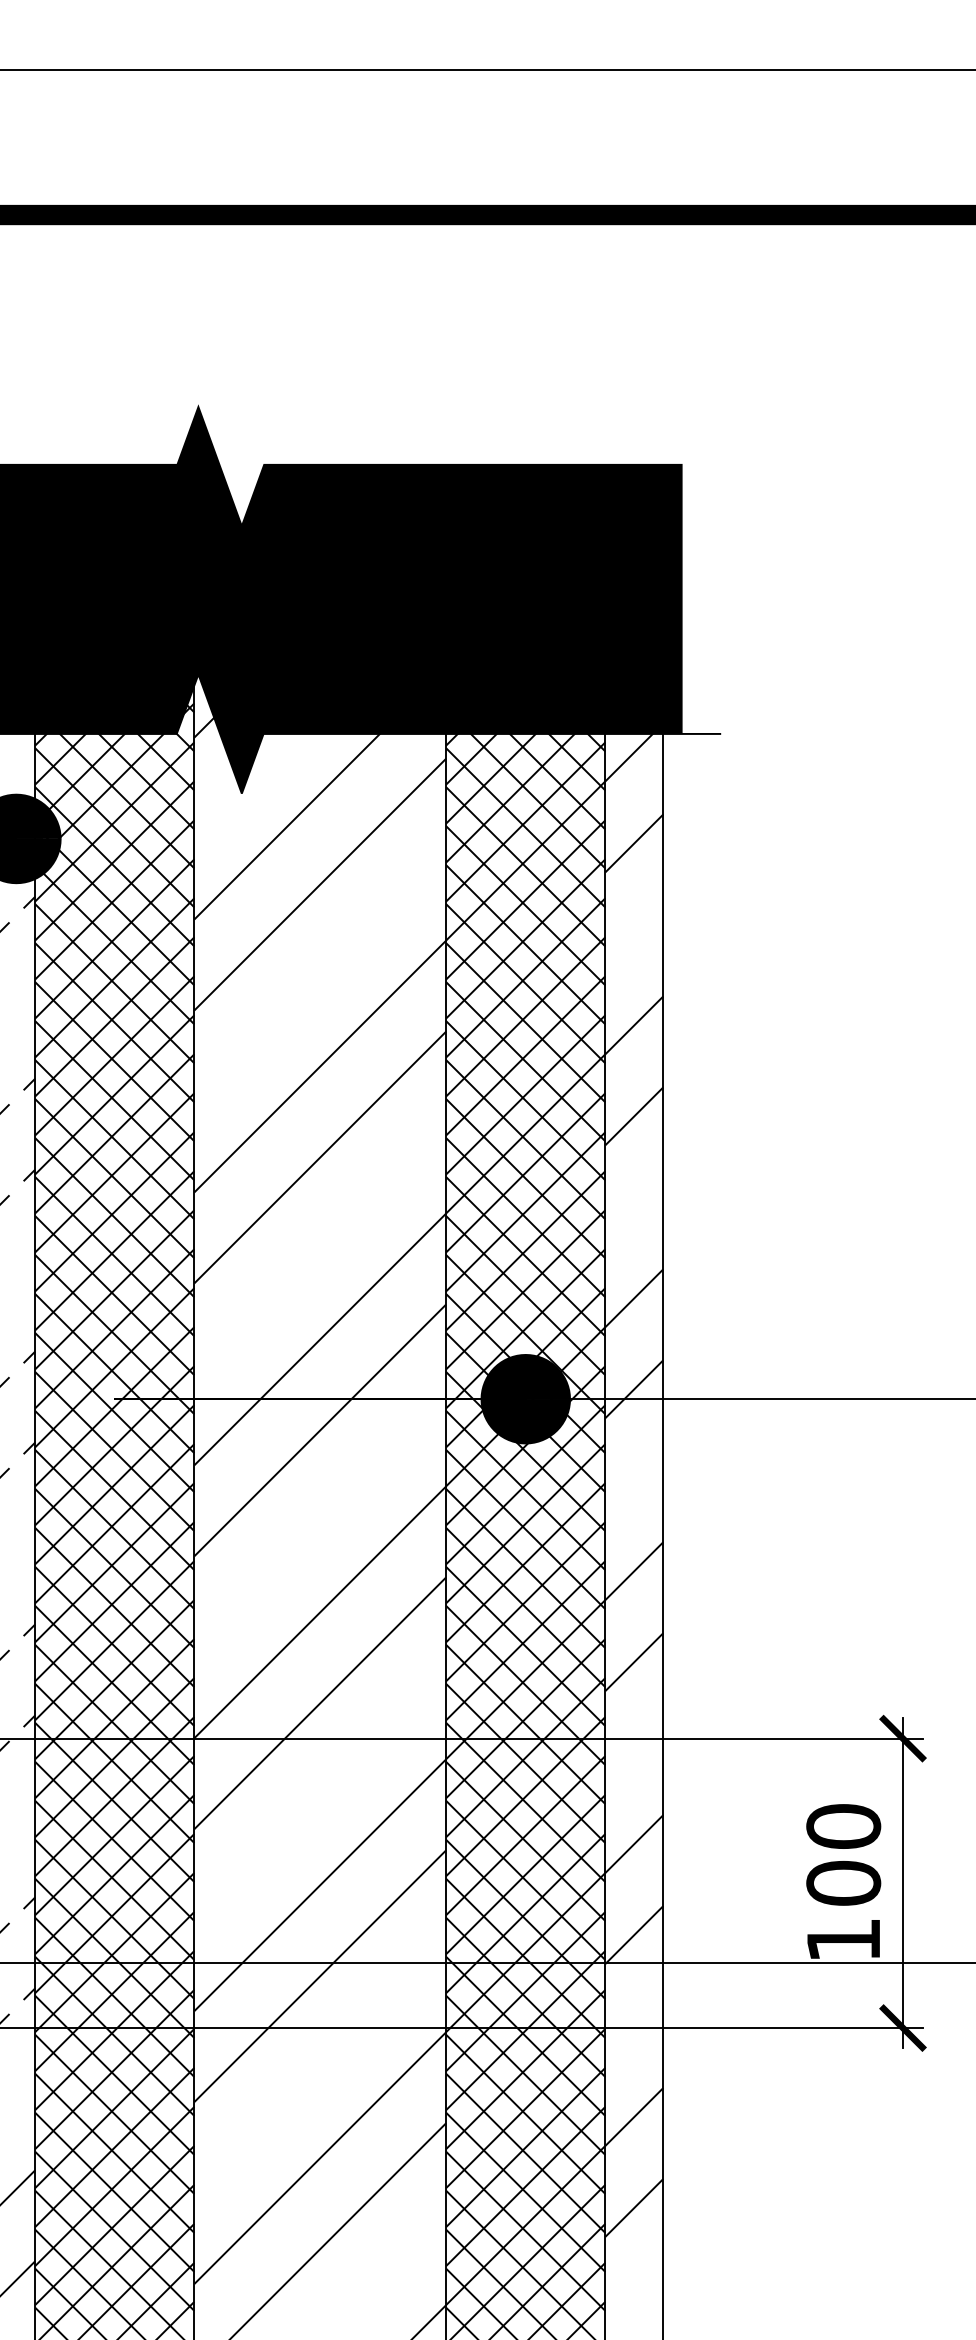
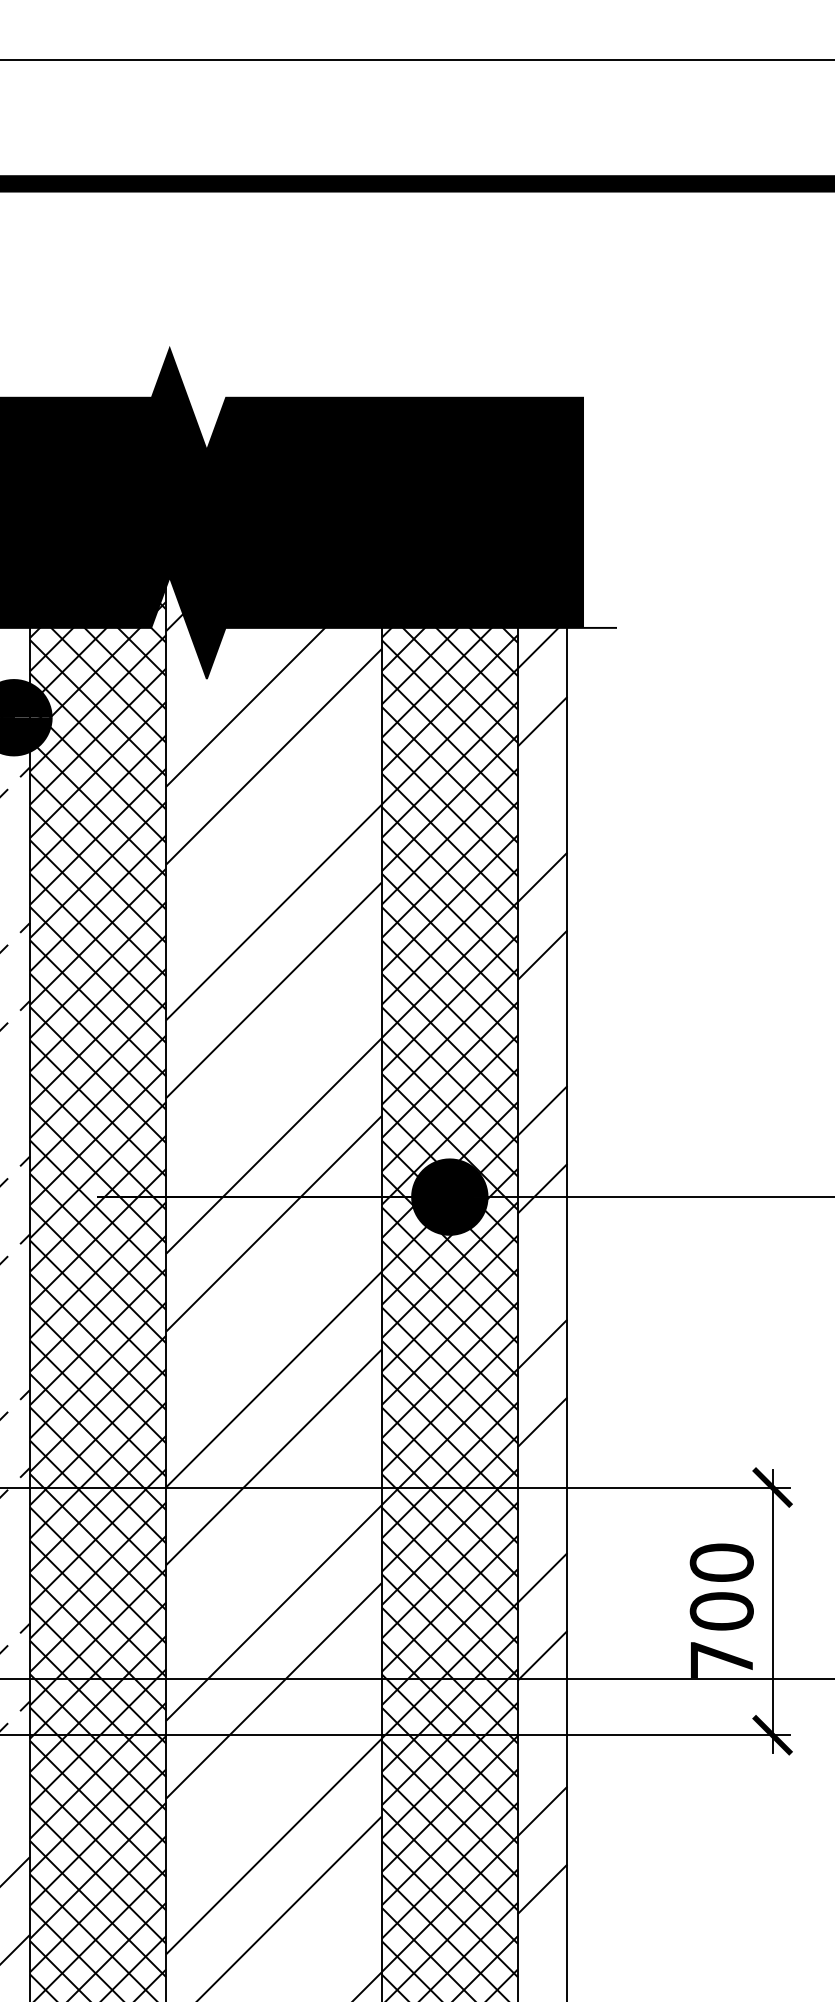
text: (843, 1939) -> (721, 1659), 100 -> 700

